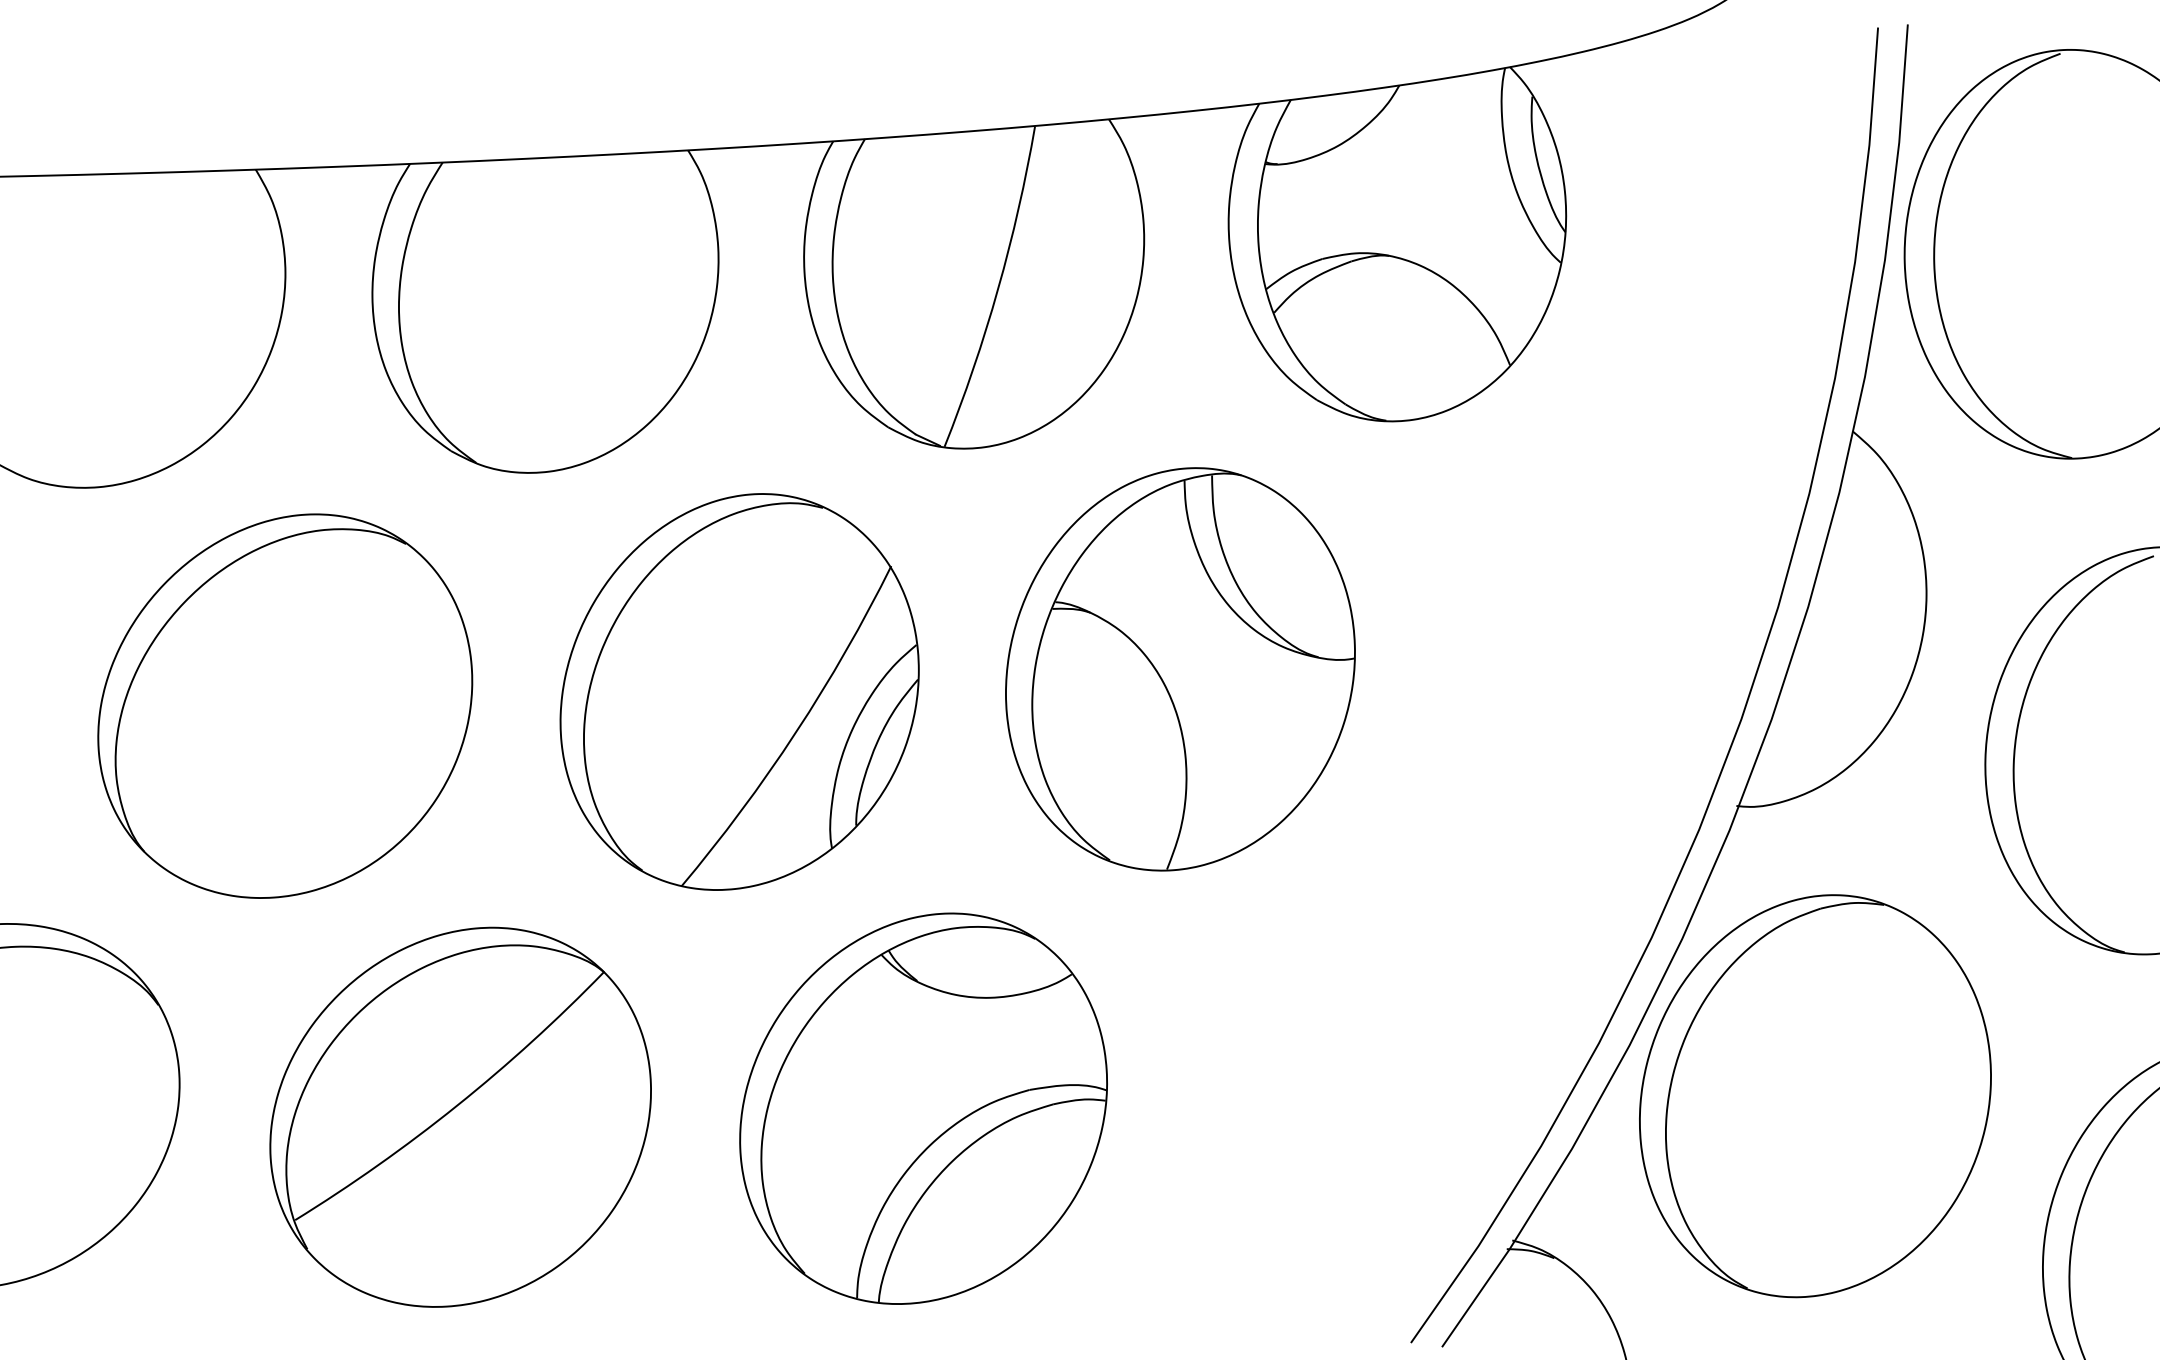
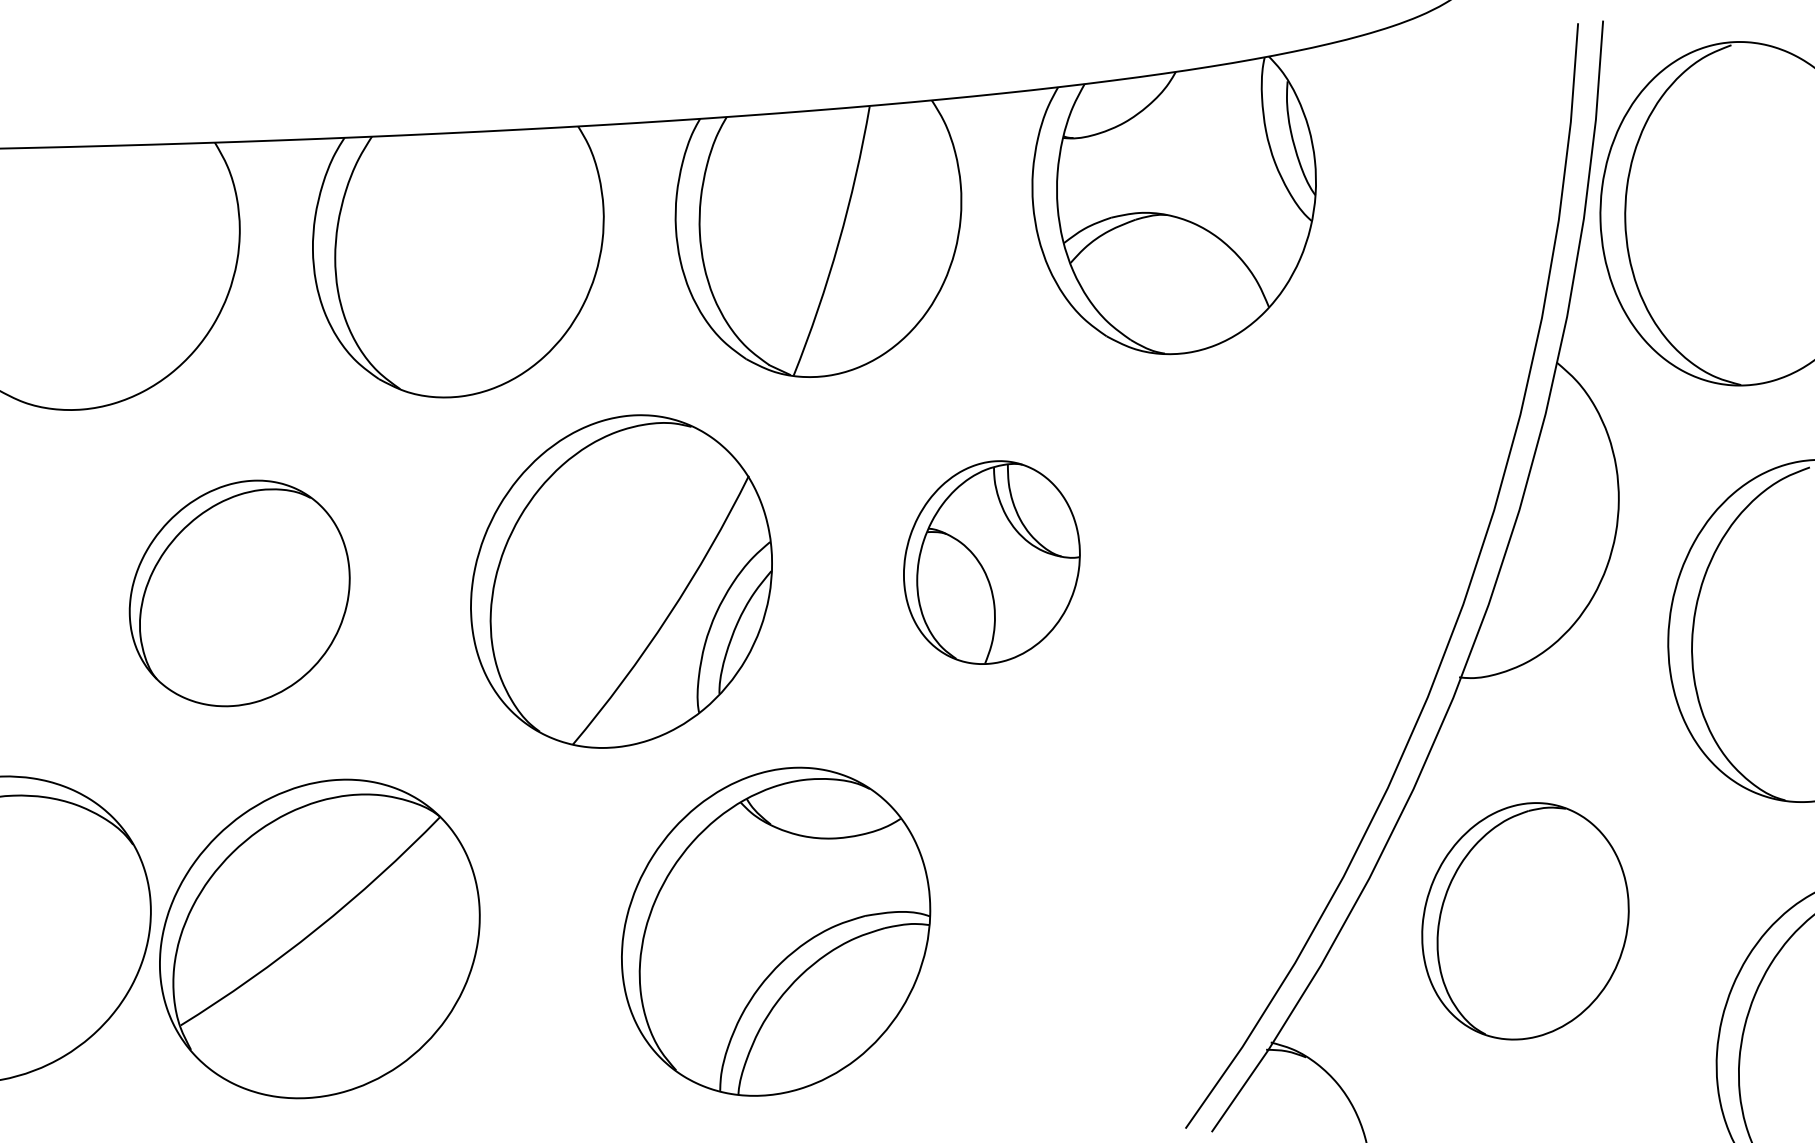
part: (1180, 669) -> (991, 562), size x0.6
part: (285, 705) -> (239, 592), size x0.7
part: (1815, 1096) -> (1525, 921), size x0.7
part: (460, 1116) -> (319, 938), moved

